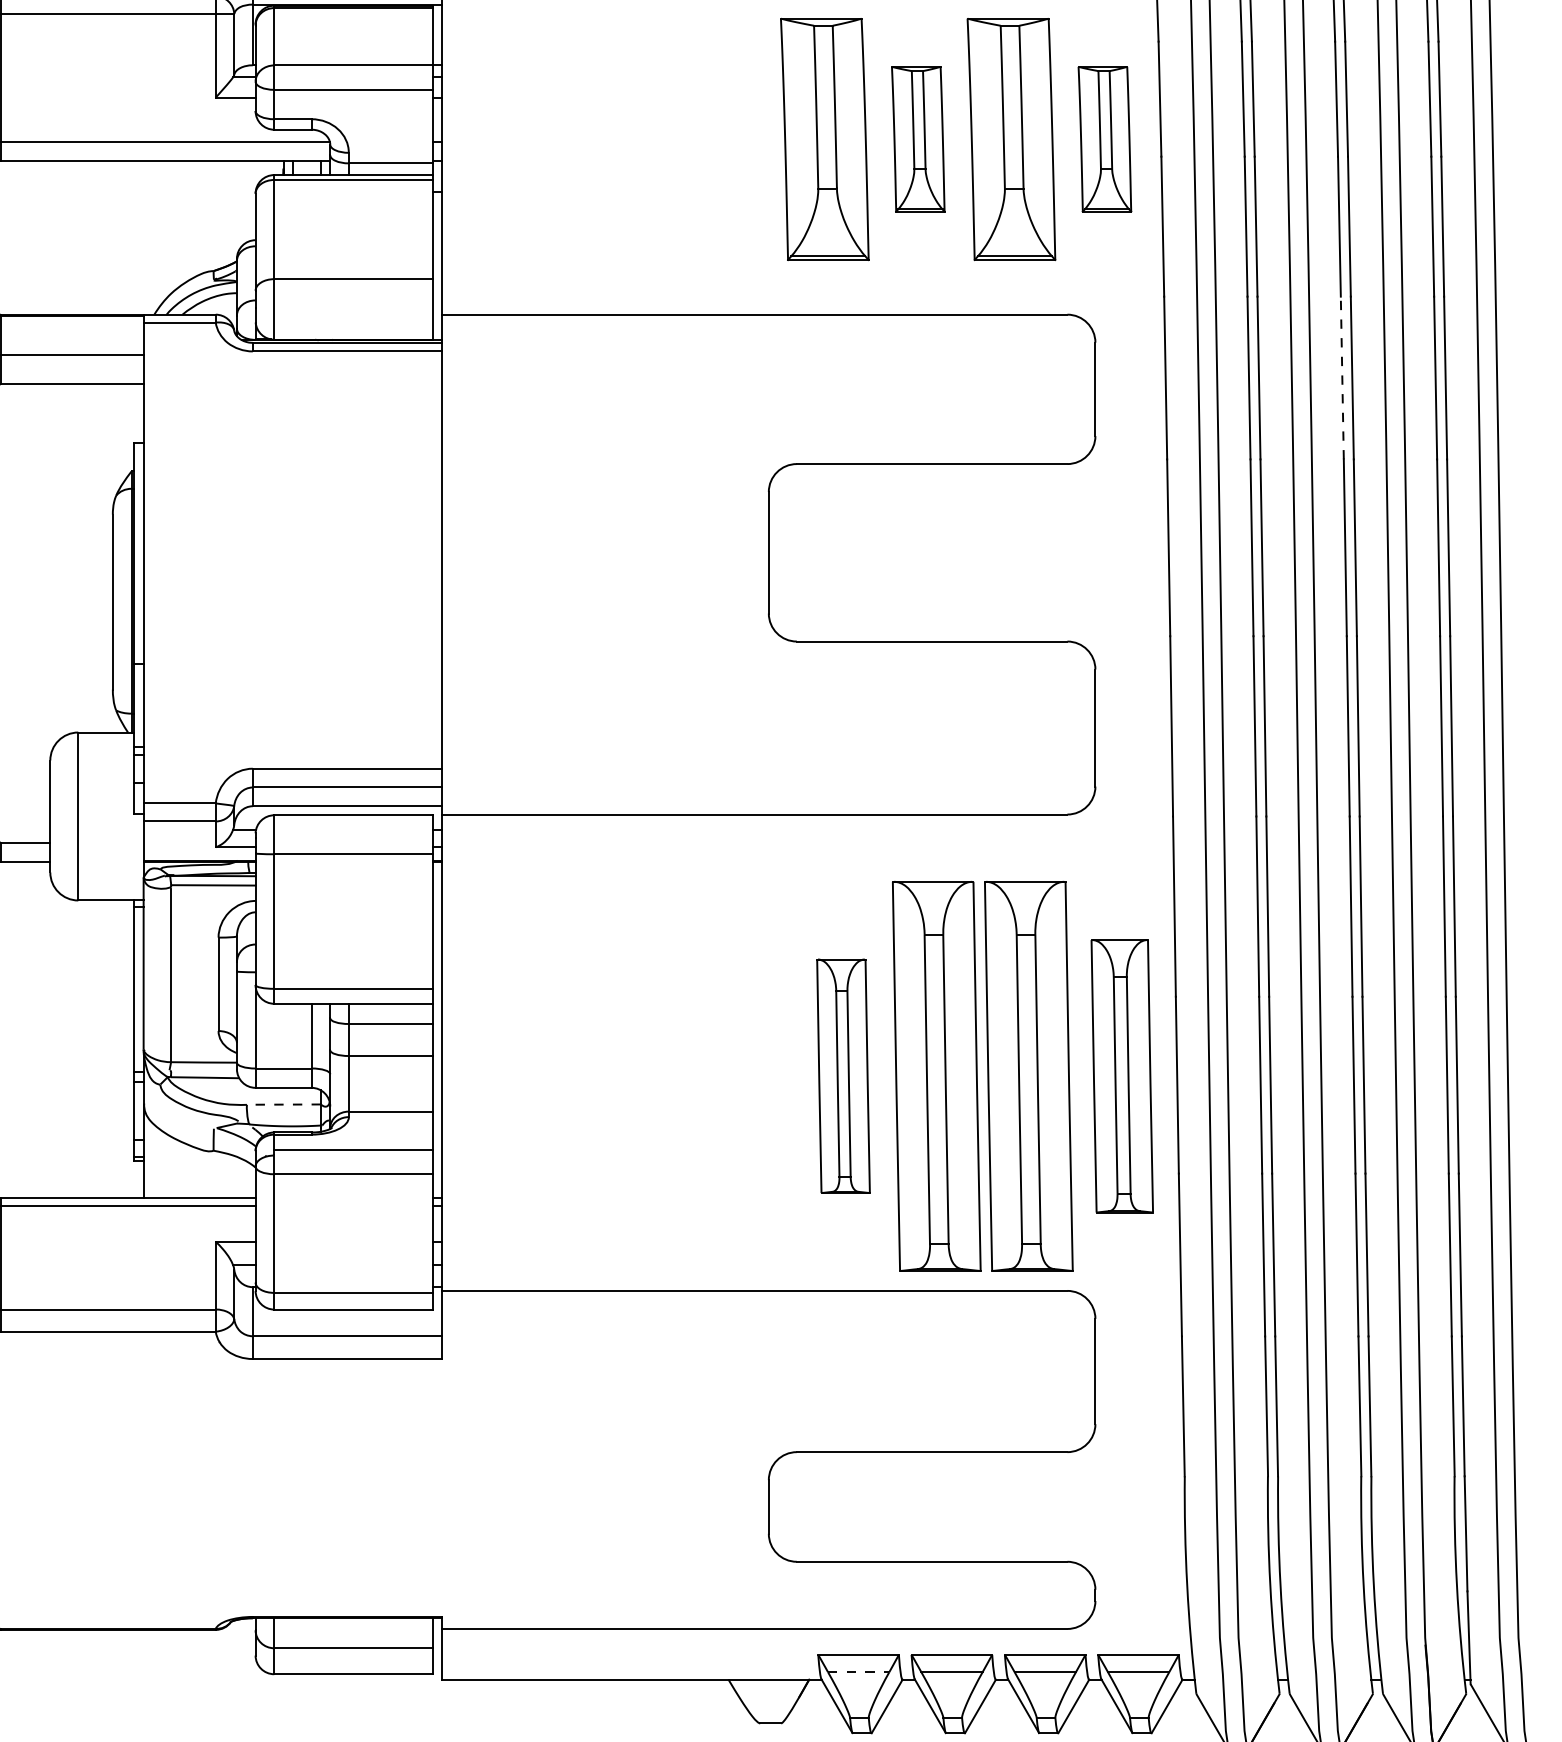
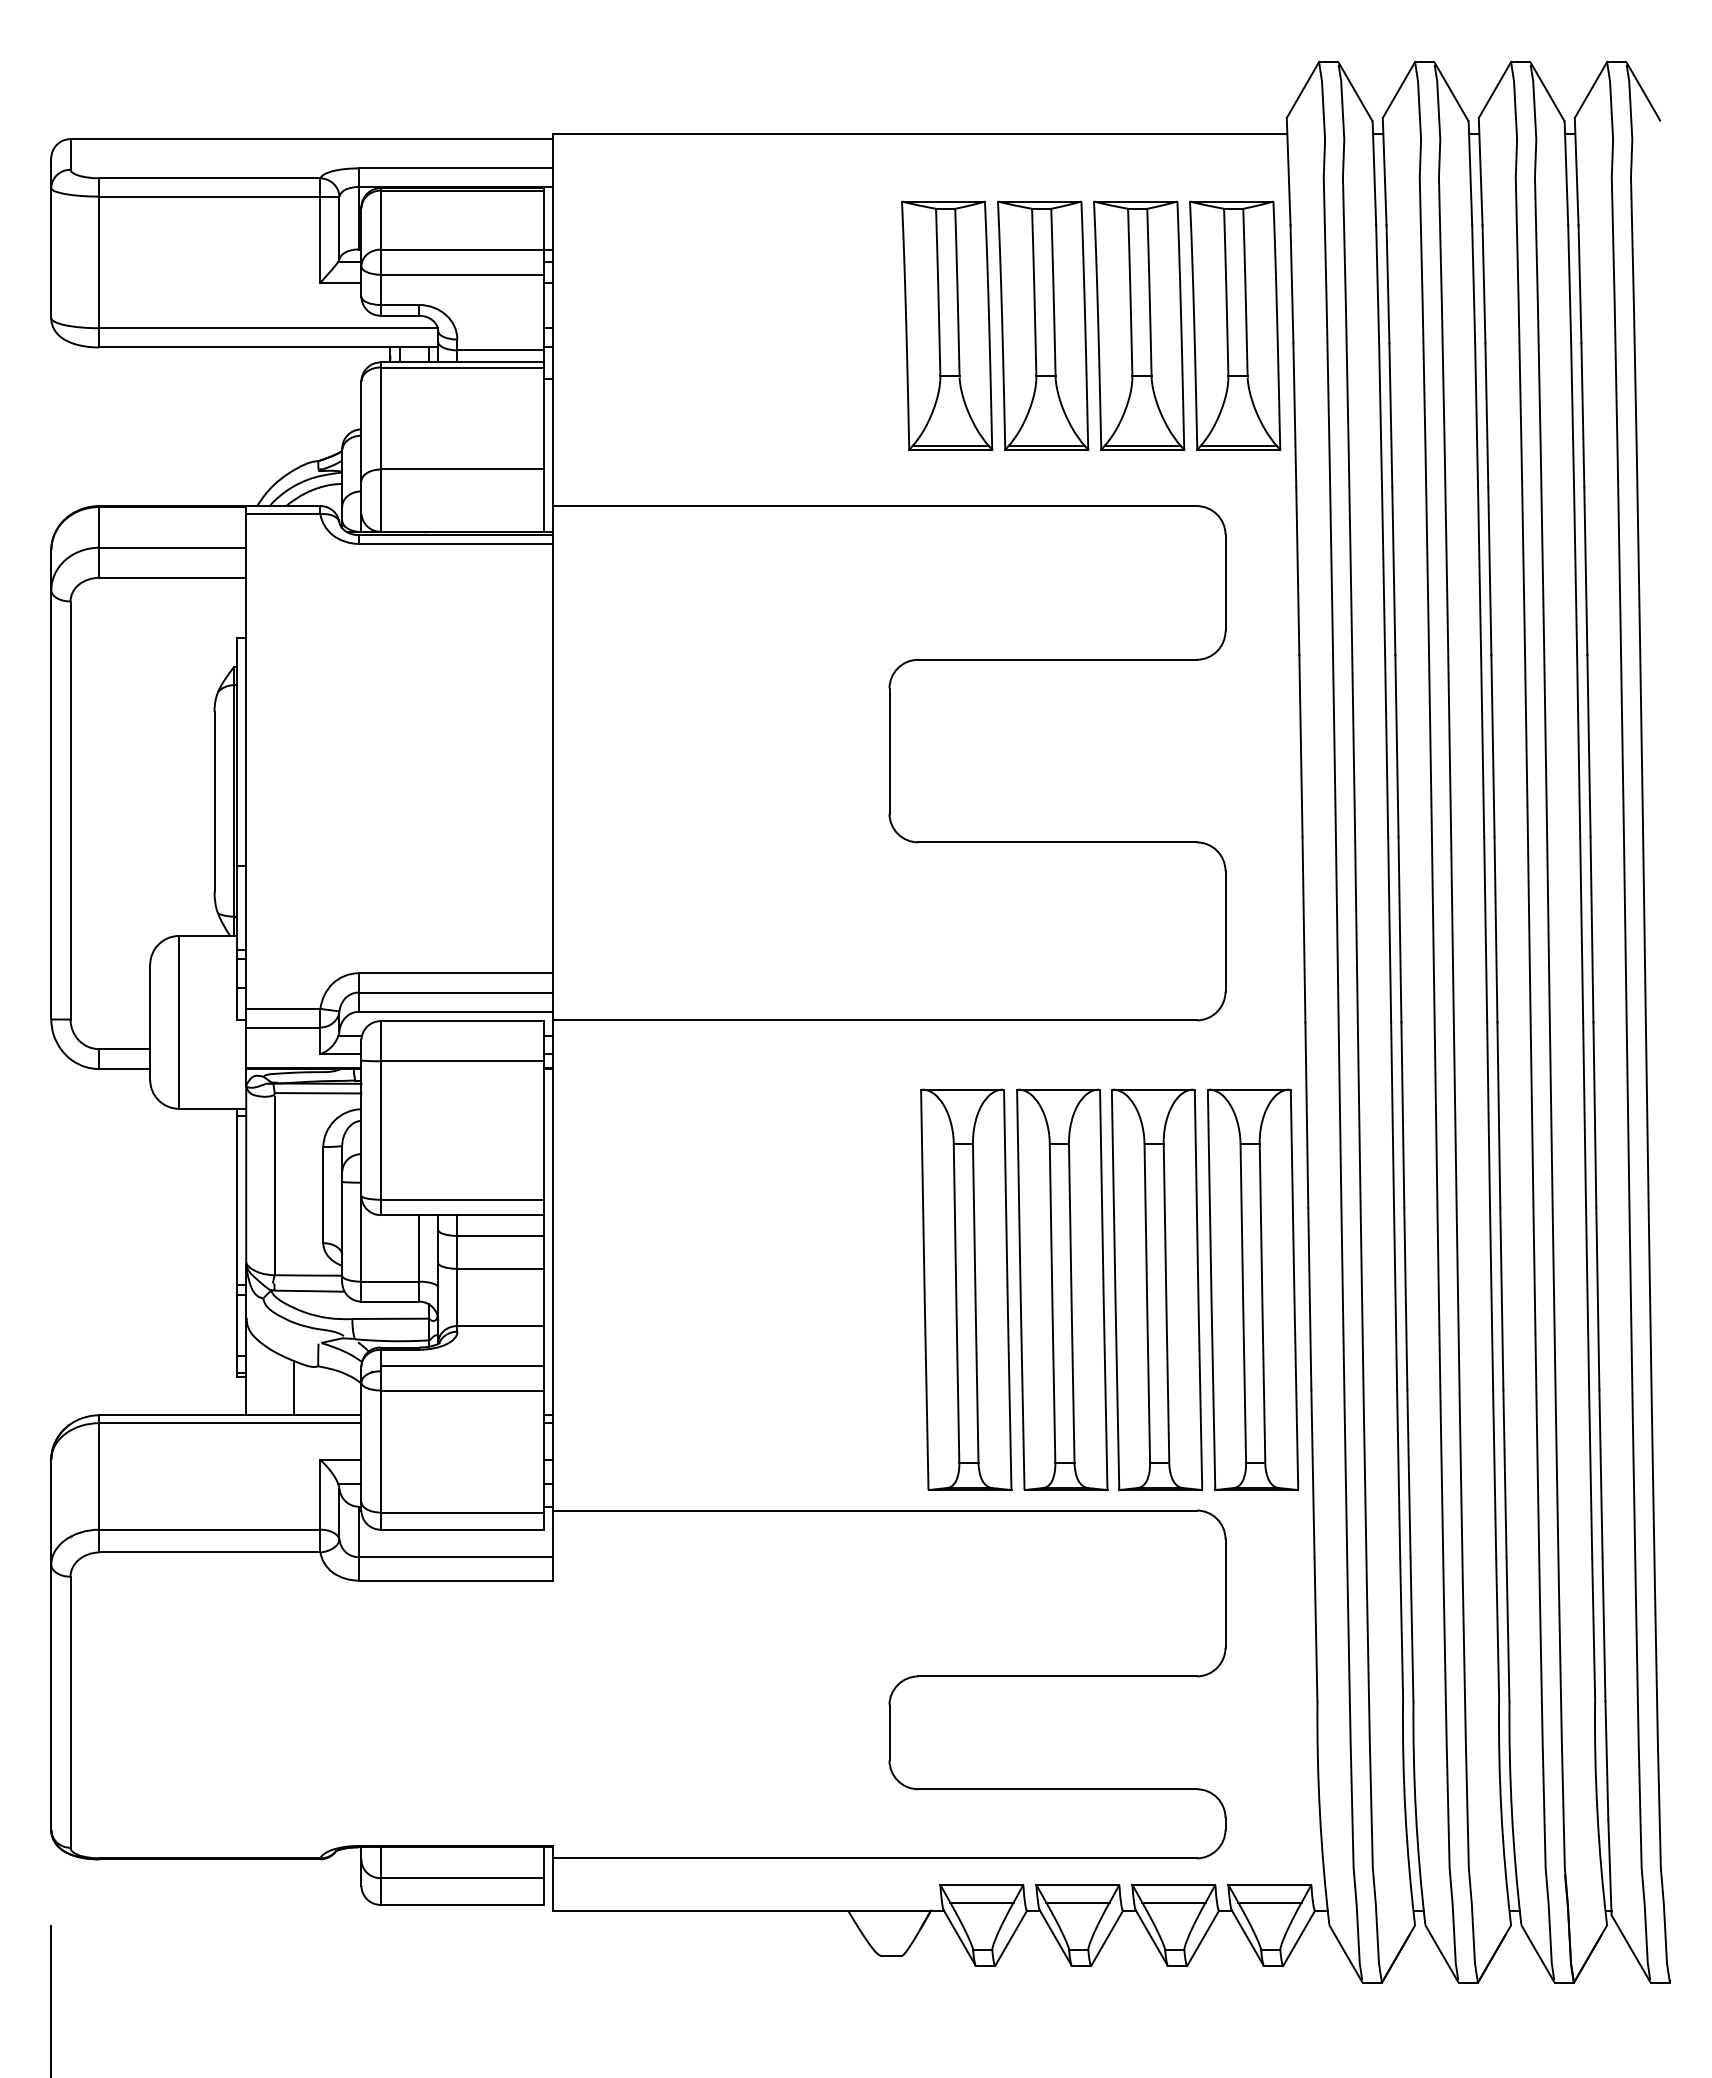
part: (918, 139) -> (1043, 325), size x1.67
part: (1105, 139) -> (1235, 325), size x1.67
line: (1342, 378) -> (1479, 571), dashed -> solid
part: (843, 1076) -> (966, 1289), size x1.67
part: (1122, 1076) -> (1253, 1289), size x1.43
line: (282, 1104) -> (389, 1318), dashed -> solid
line: (189, 1171) -> (293, 1387), added
line: (858, 1671) -> (981, 1902), dashed -> solid

